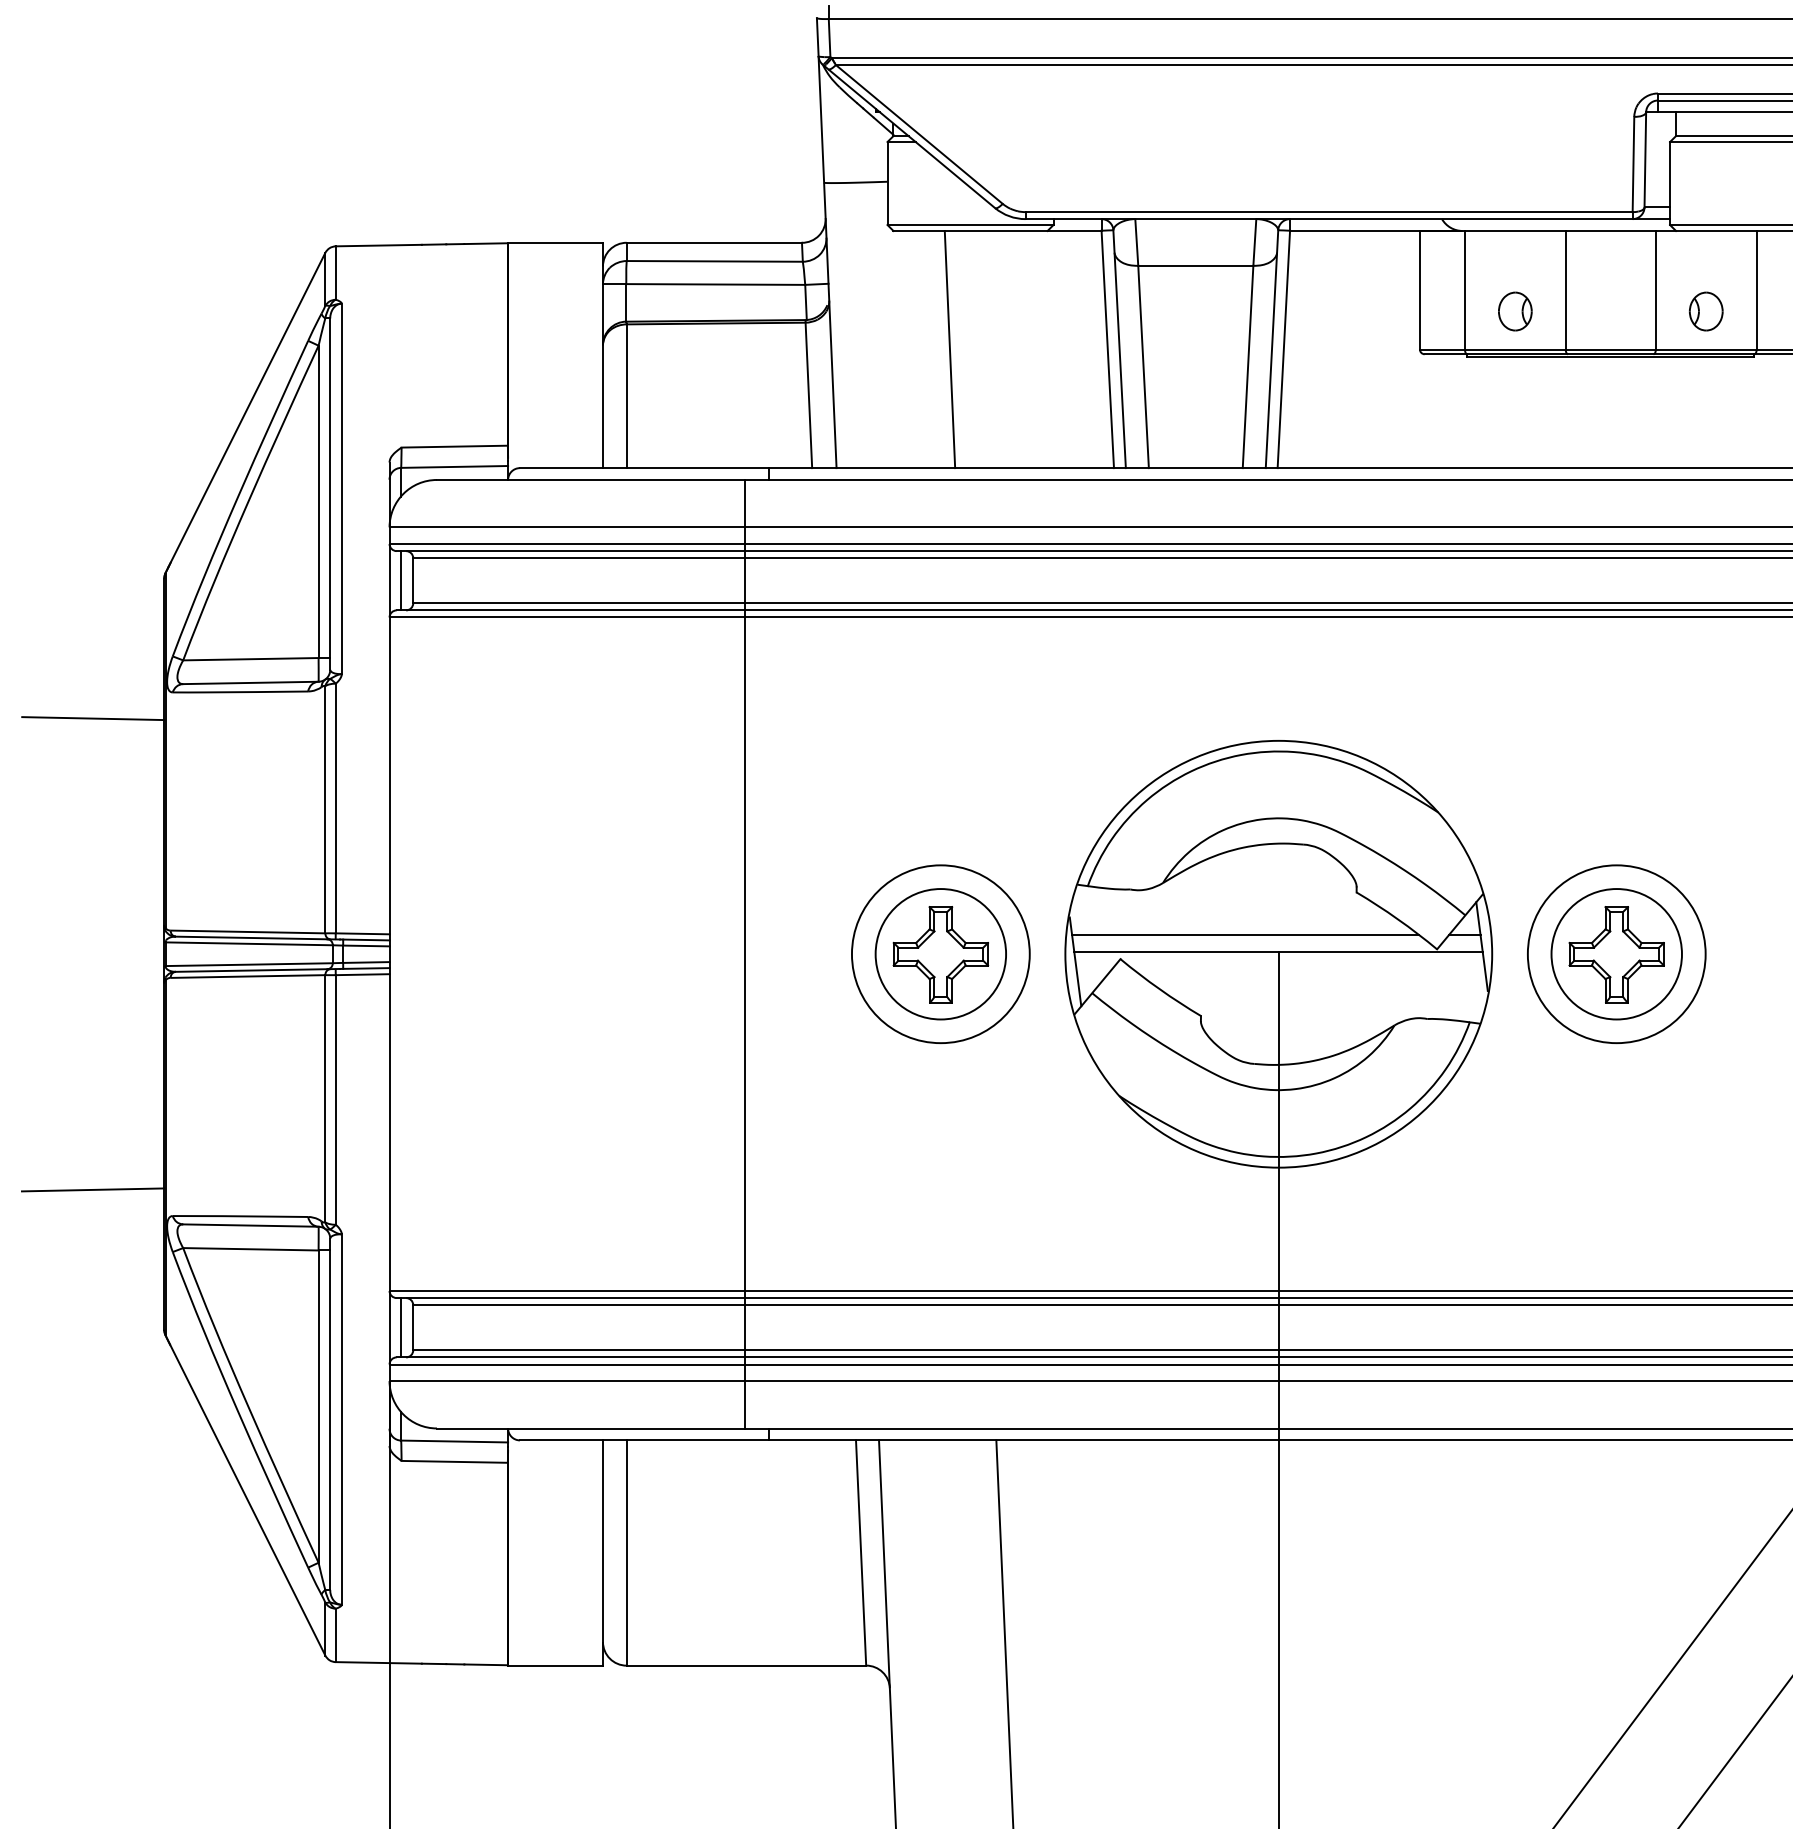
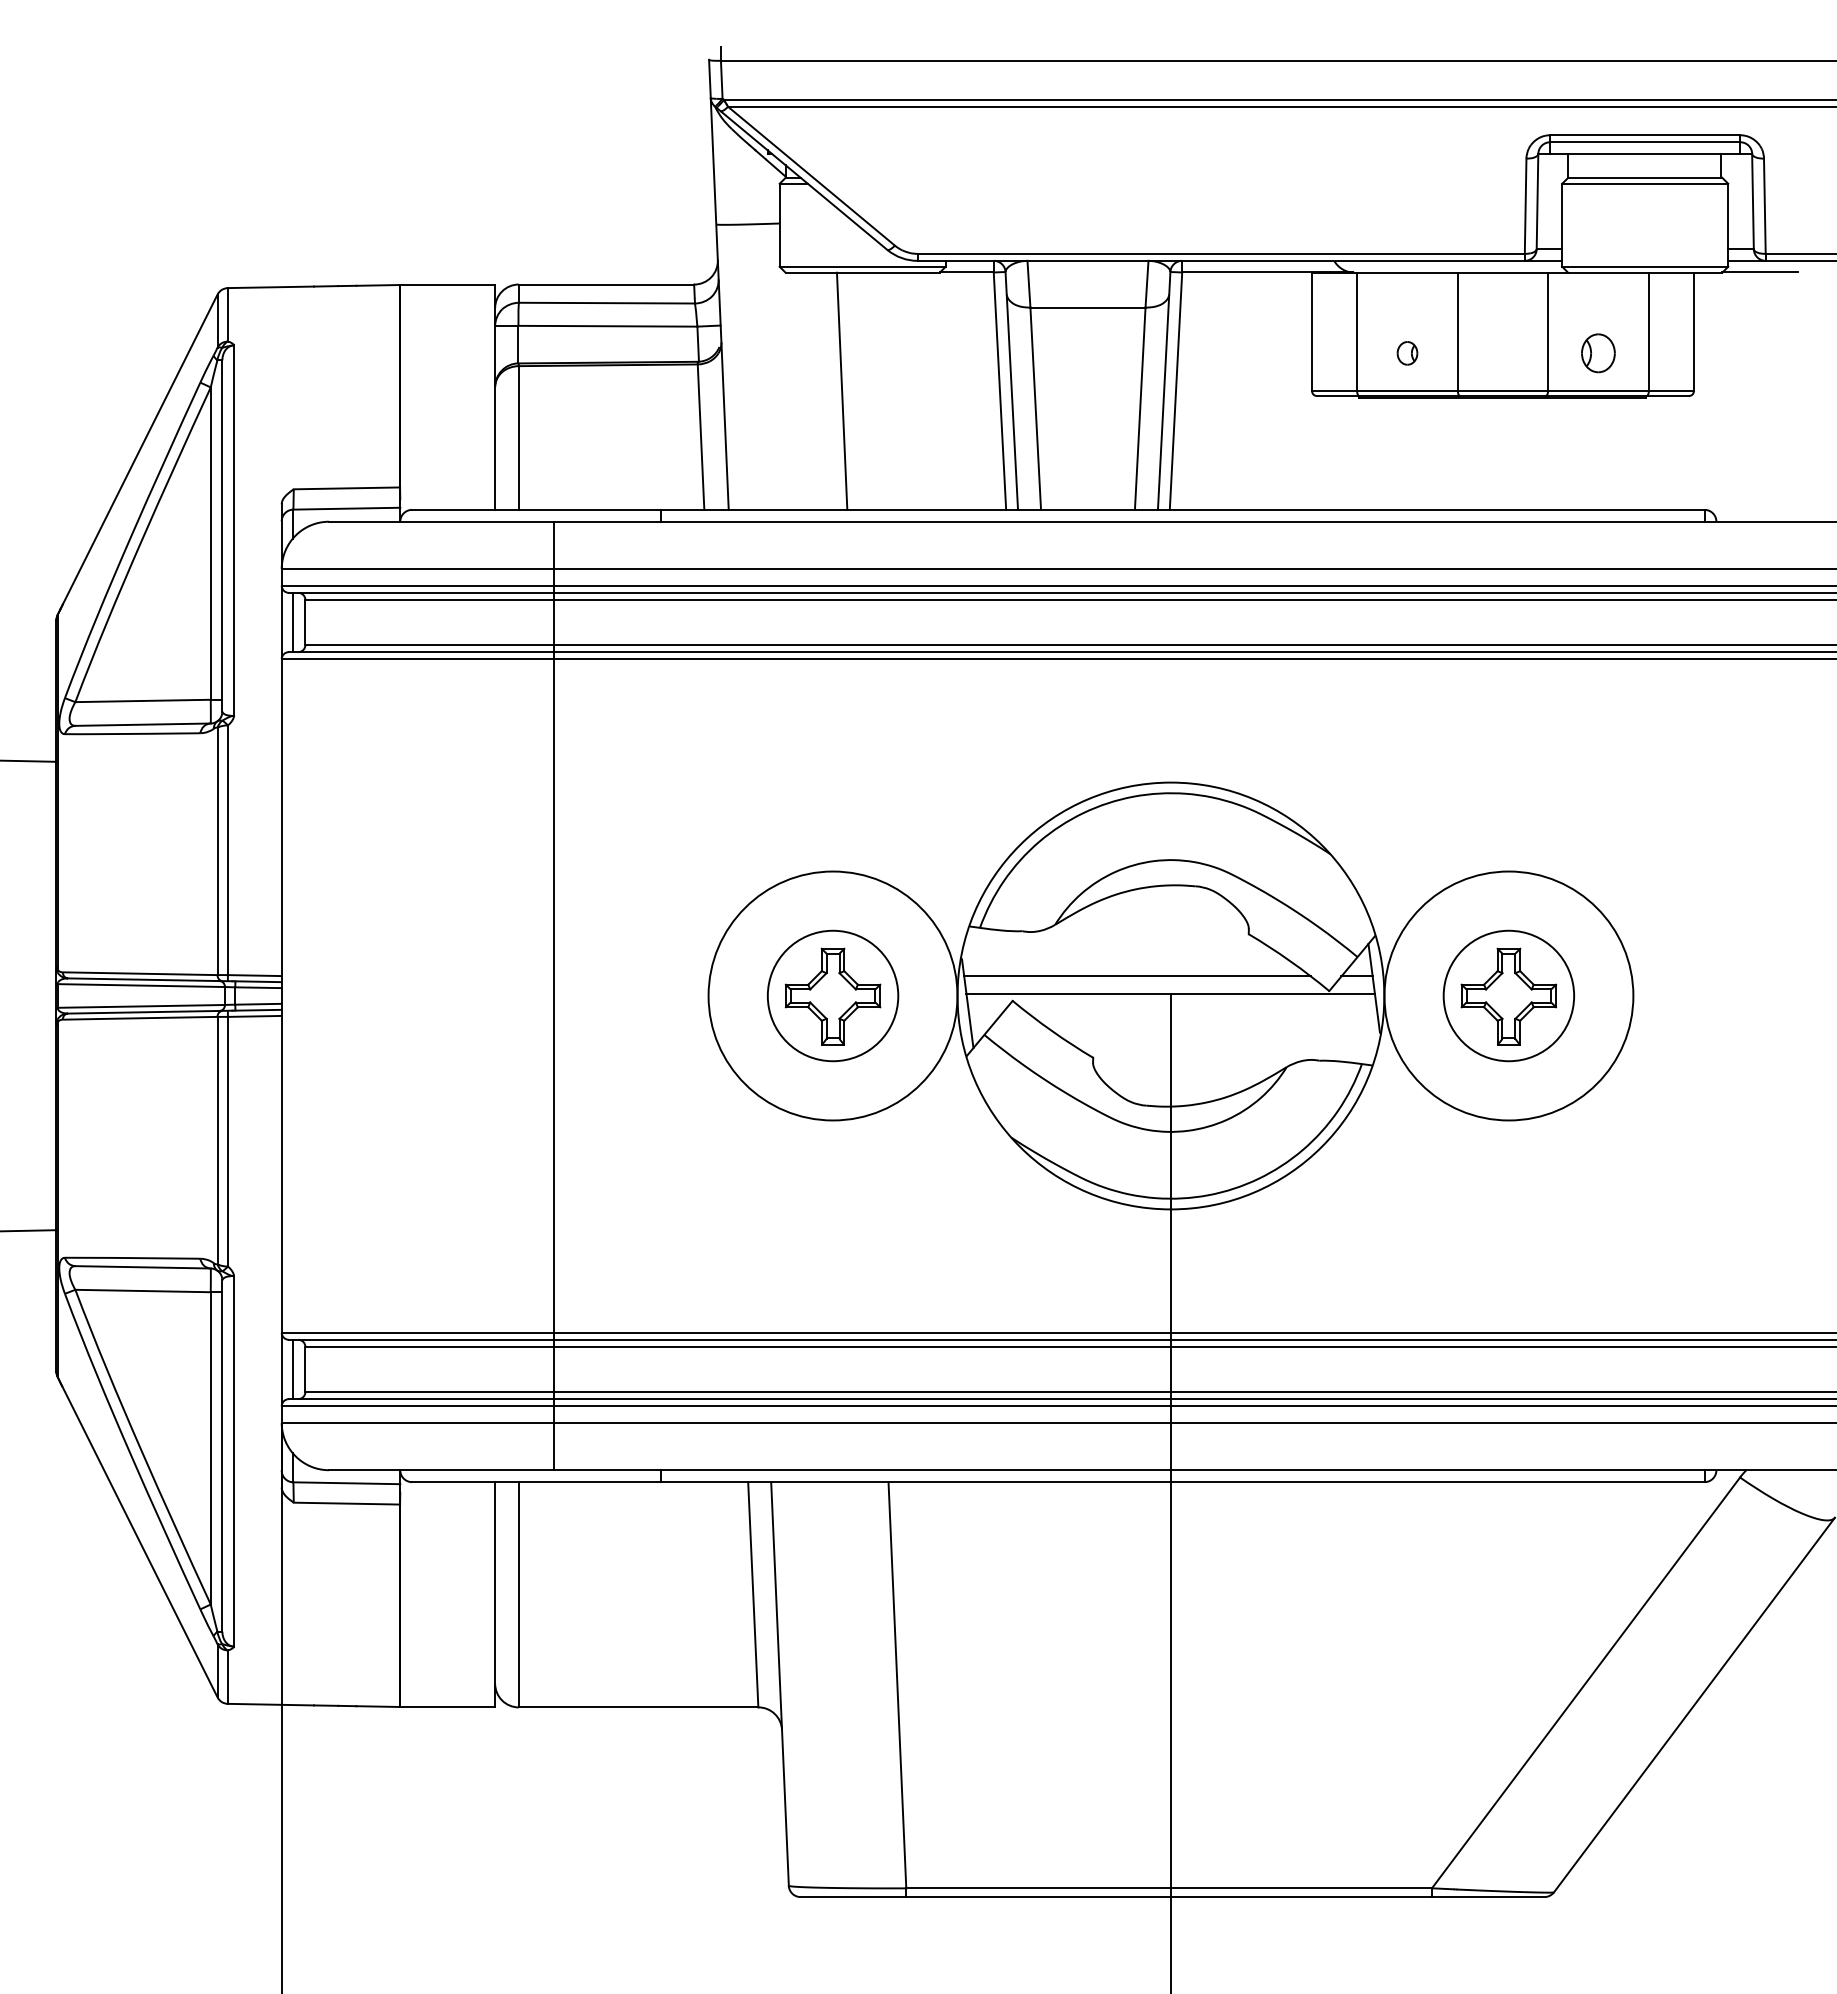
part: (1515, 311) -> (1407, 353), size x0.6
line: (745, 953) -> (554, 995), moved
circle: (940, 953) -> (832, 995), size x1.4
circle: (1616, 953) -> (1508, 995), size x1.4

